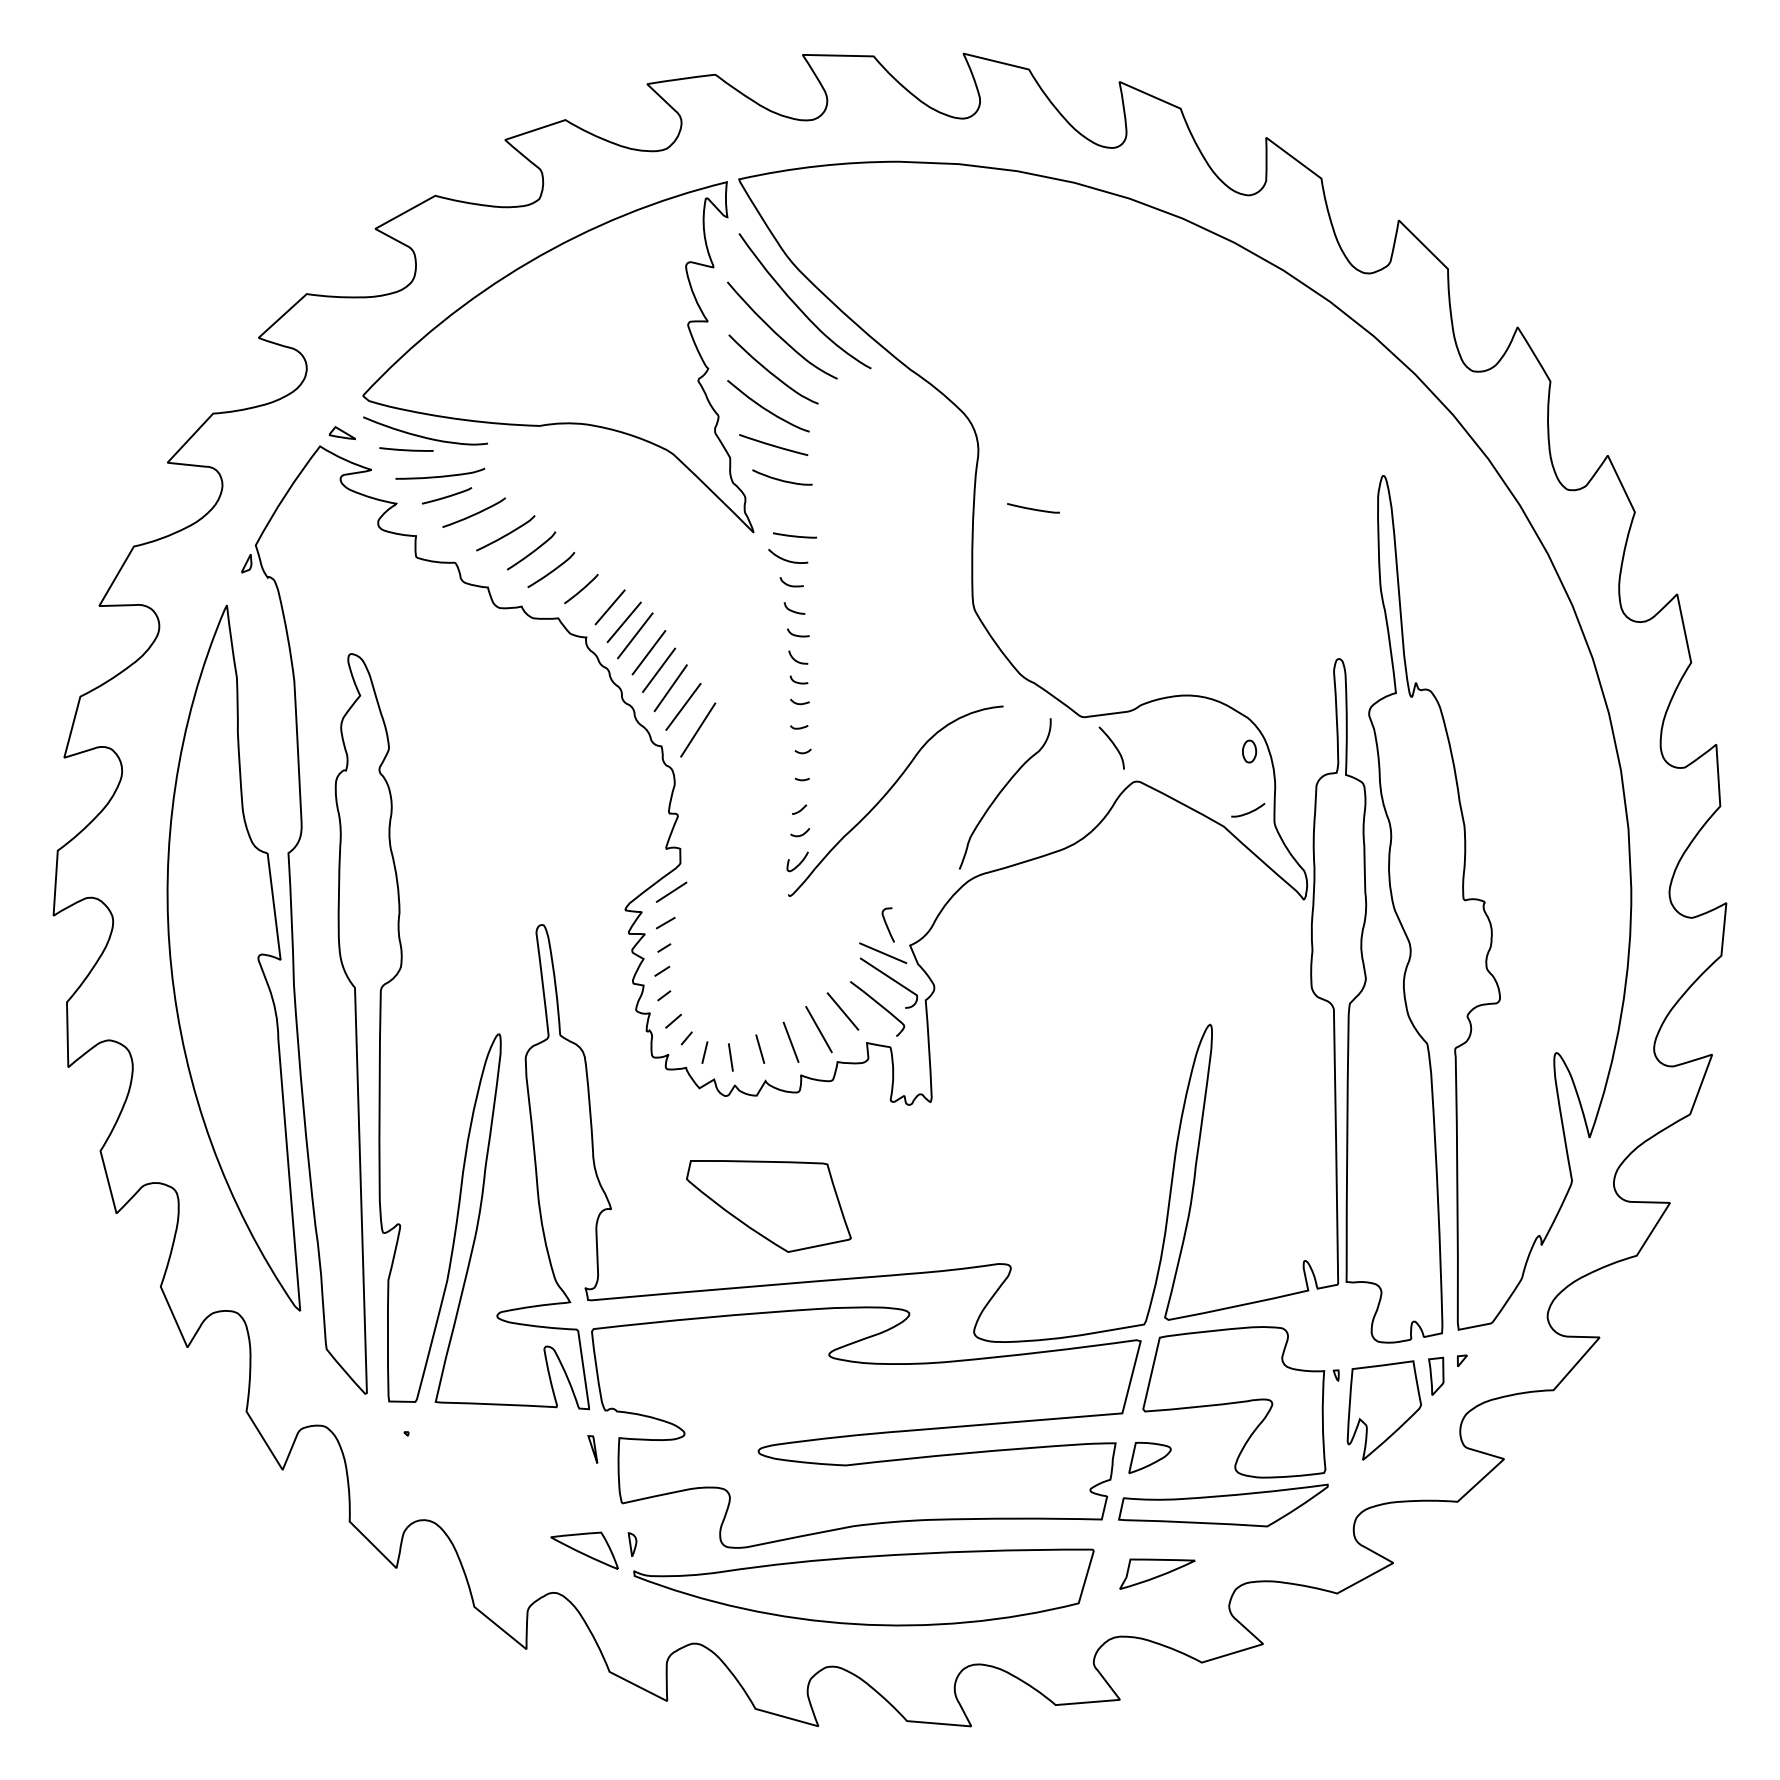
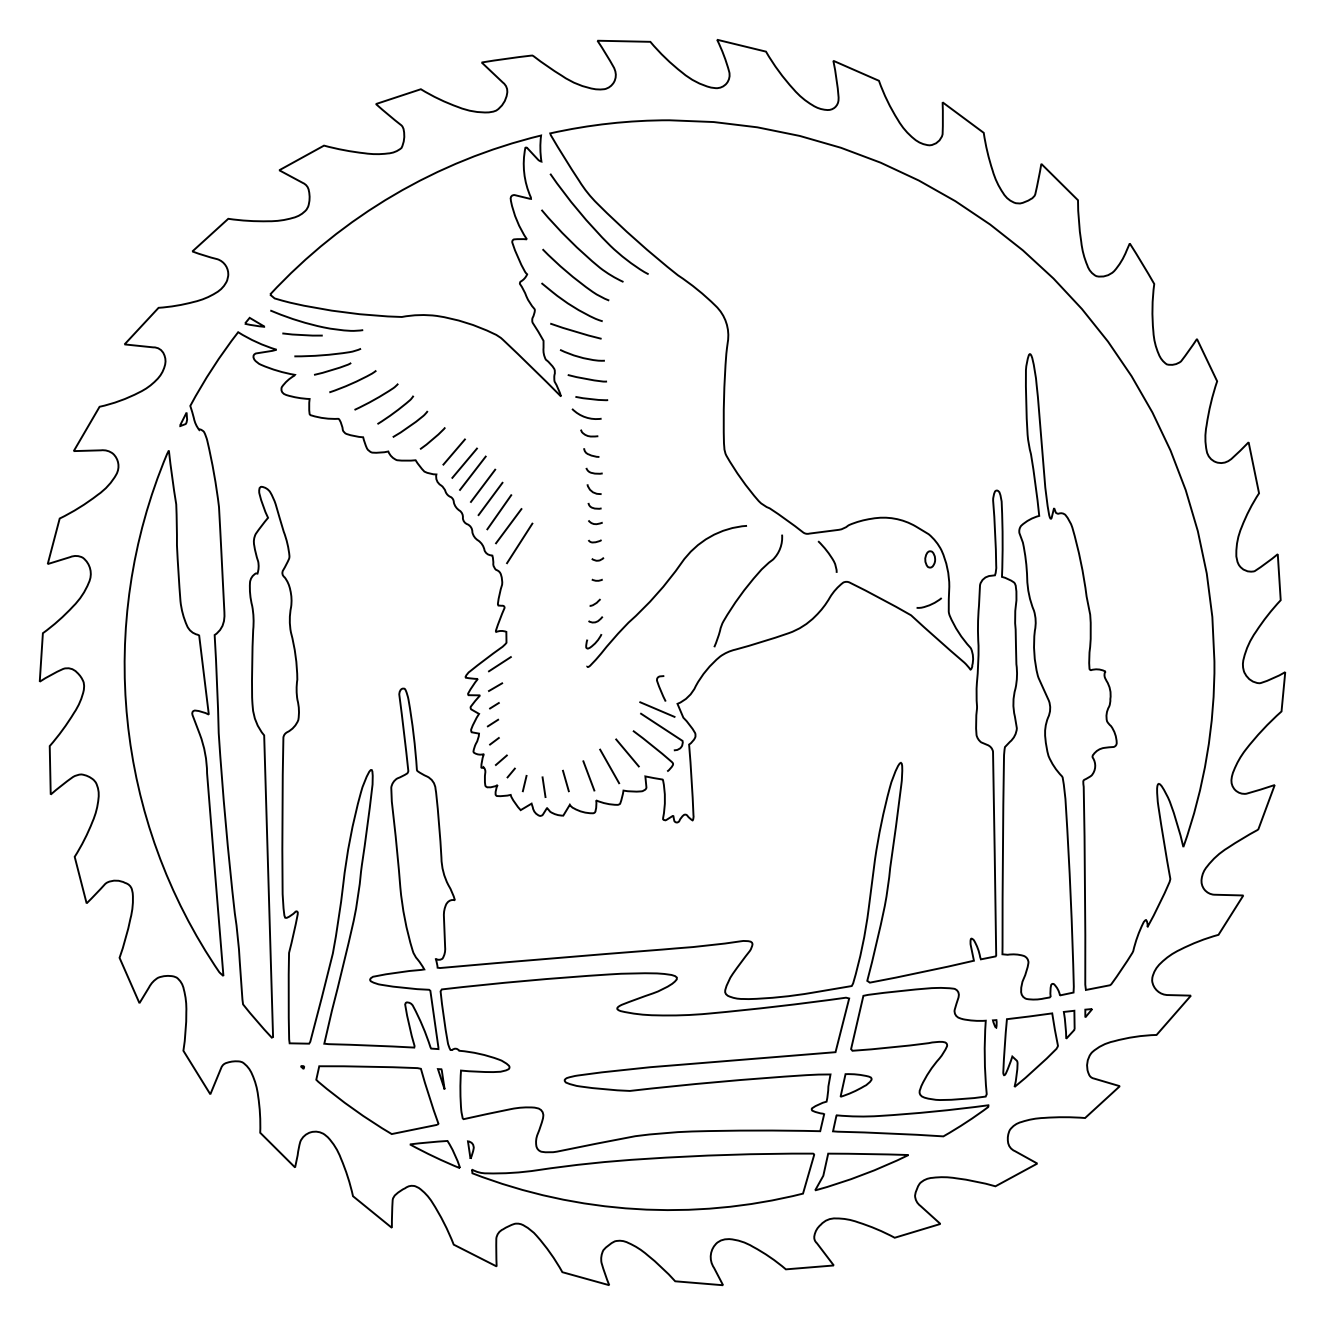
line: (1032, 508) -> (586, 378), moved
part: (769, 1205) -> (377, 1099), moved
part: (1157, 1573) -> (861, 1171), size x1.67

